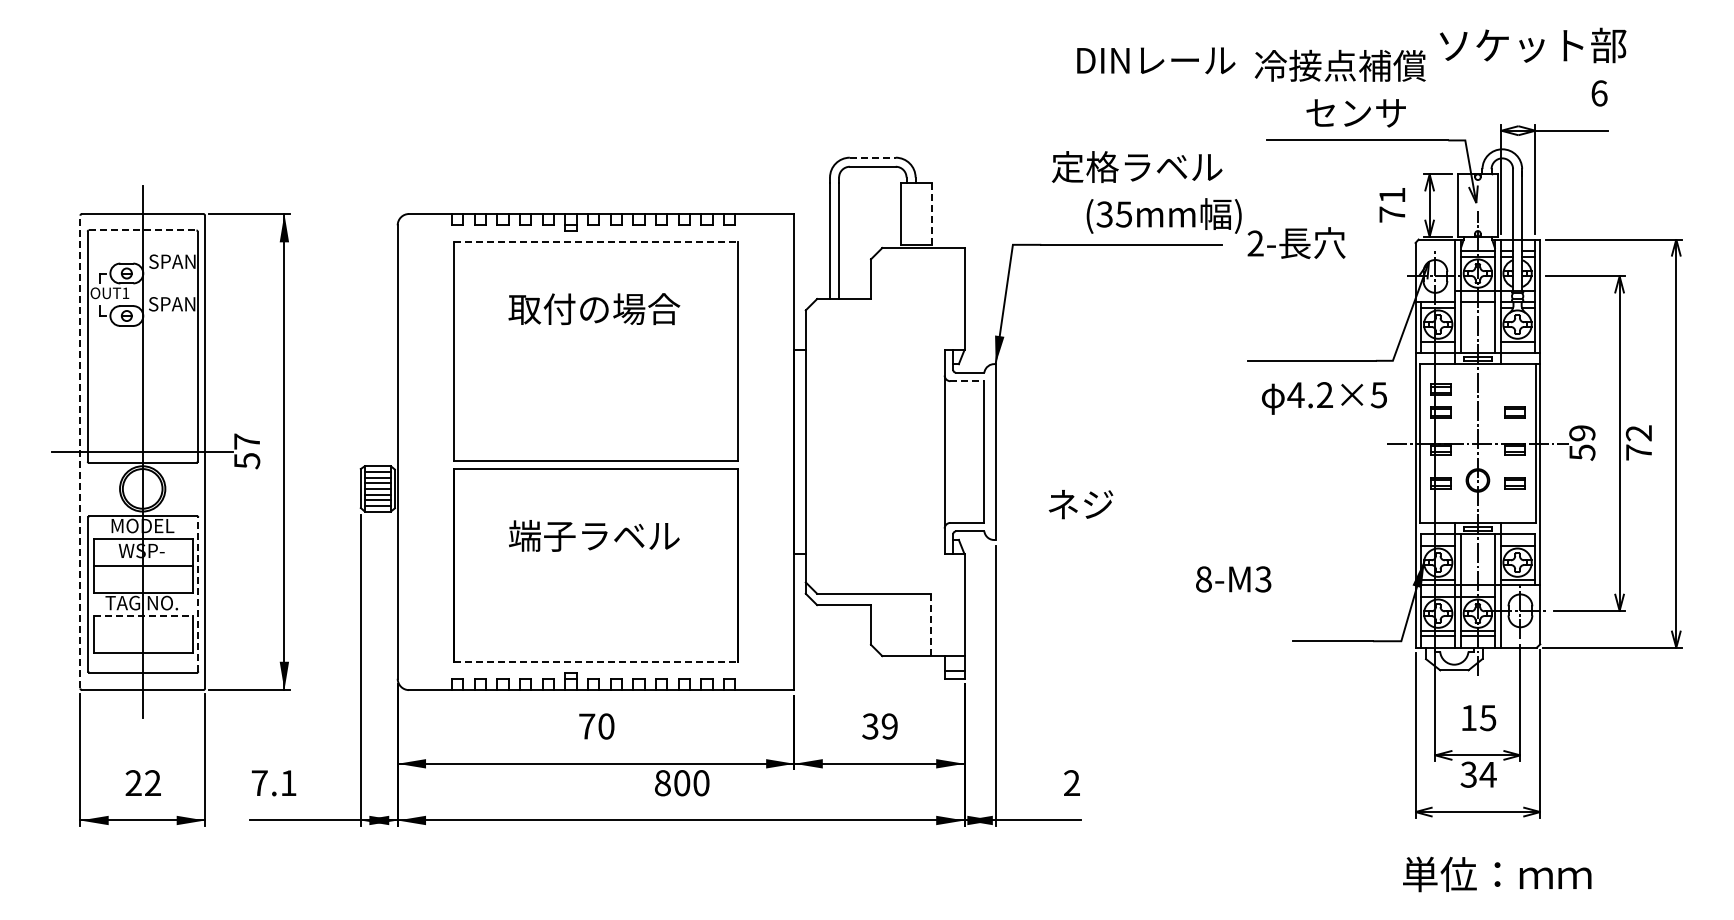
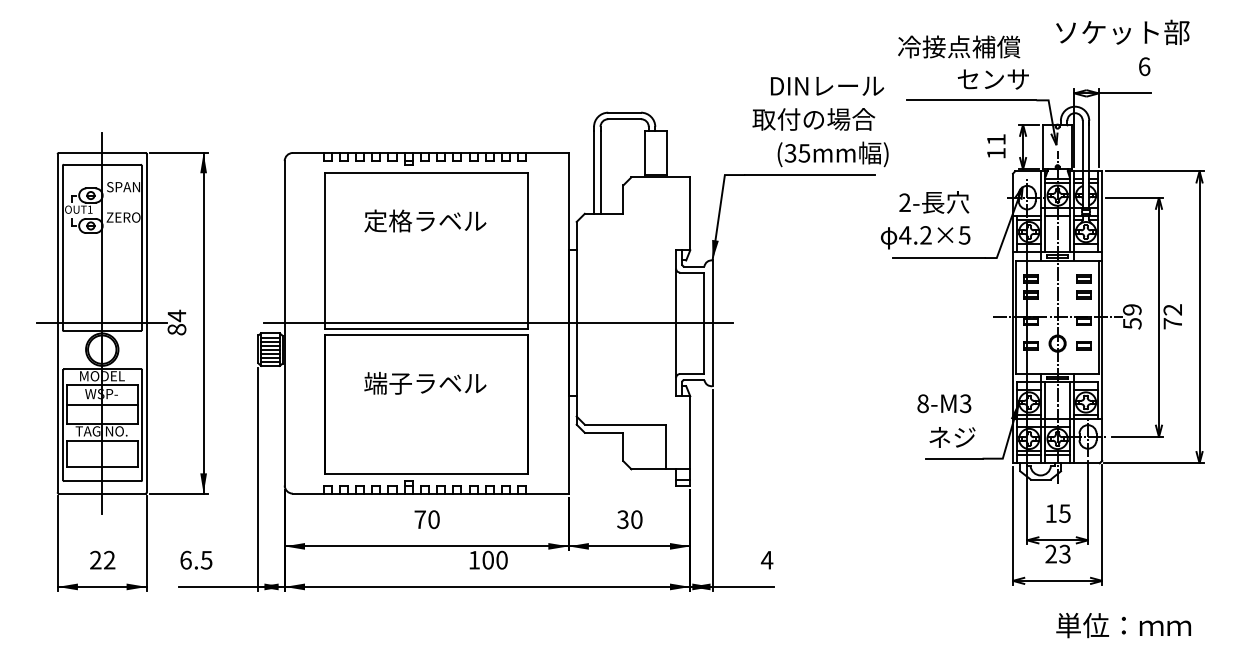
text: (1533, 45) -> (1123, 32), moved
text: (1156, 60) -> (827, 86), moved
text: (1355, 113) -> (992, 79), moved
line: (872, 157) -> (624, 112), dashed -> solid
text: (1137, 167) -> (814, 119), 定格ラベル -> 取付の場合
line: (932, 213) -> (667, 152), dashed -> solid
text: (1392, 214) -> (996, 153), 71 -> 11
line: (142, 230) -> (102, 164), dashed -> solid
line: (596, 242) -> (426, 173), dashed -> solid
text: (1296, 242) -> (934, 201), moved
text: (172, 304) -> (123, 217), SPAN -> ZERO
text: (594, 309) -> (425, 221), 取付の場合 -> 定格ラベル
line: (967, 381) -> (692, 272), dashed -> solid
part: (1514, 389) -> (1083, 278), added
text: (1324, 398) -> (925, 237), moved
line: (80, 451) -> (57, 322), dashed -> solid
text: (247, 451) -> (177, 322), 57 -> 84
line: (696, 452) -> (498, 323), added
text: (1080, 504) -> (952, 437), moved
text: (1233, 579) -> (944, 403), moved
line: (198, 593) -> (142, 424), dashed -> solid
line: (143, 615) -> (102, 440), dashed -> solid
line: (930, 624) -> (665, 446), dashed -> solid
line: (596, 662) -> (426, 473), dashed -> solid
text: (889, 726) -> (636, 519), 39 -> 30
text: (1478, 774) -> (1058, 554), 34 -> 23
text: (1071, 782) -> (766, 559), 2 -> 4
text: (273, 783) -> (195, 560), 7.1 -> 6.5
text: (662, 783) -> (474, 560), 800 -> 100
text: (1497, 874) -> (1123, 625), moved

